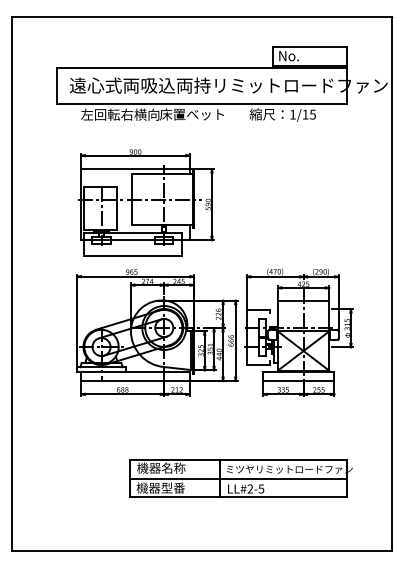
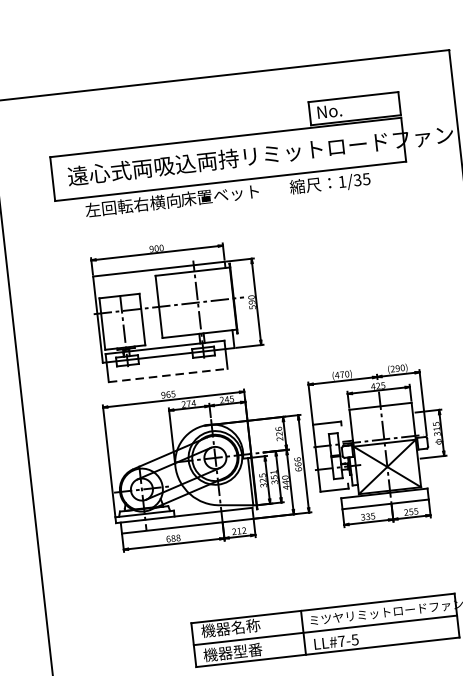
text: (305, 114) -> (357, 179), 1/15 -> 1/35
line: (133, 256) -> (168, 375), solid -> dashed
text: (250, 488) -> (341, 640), LL#2-5 -> LL#7-5

